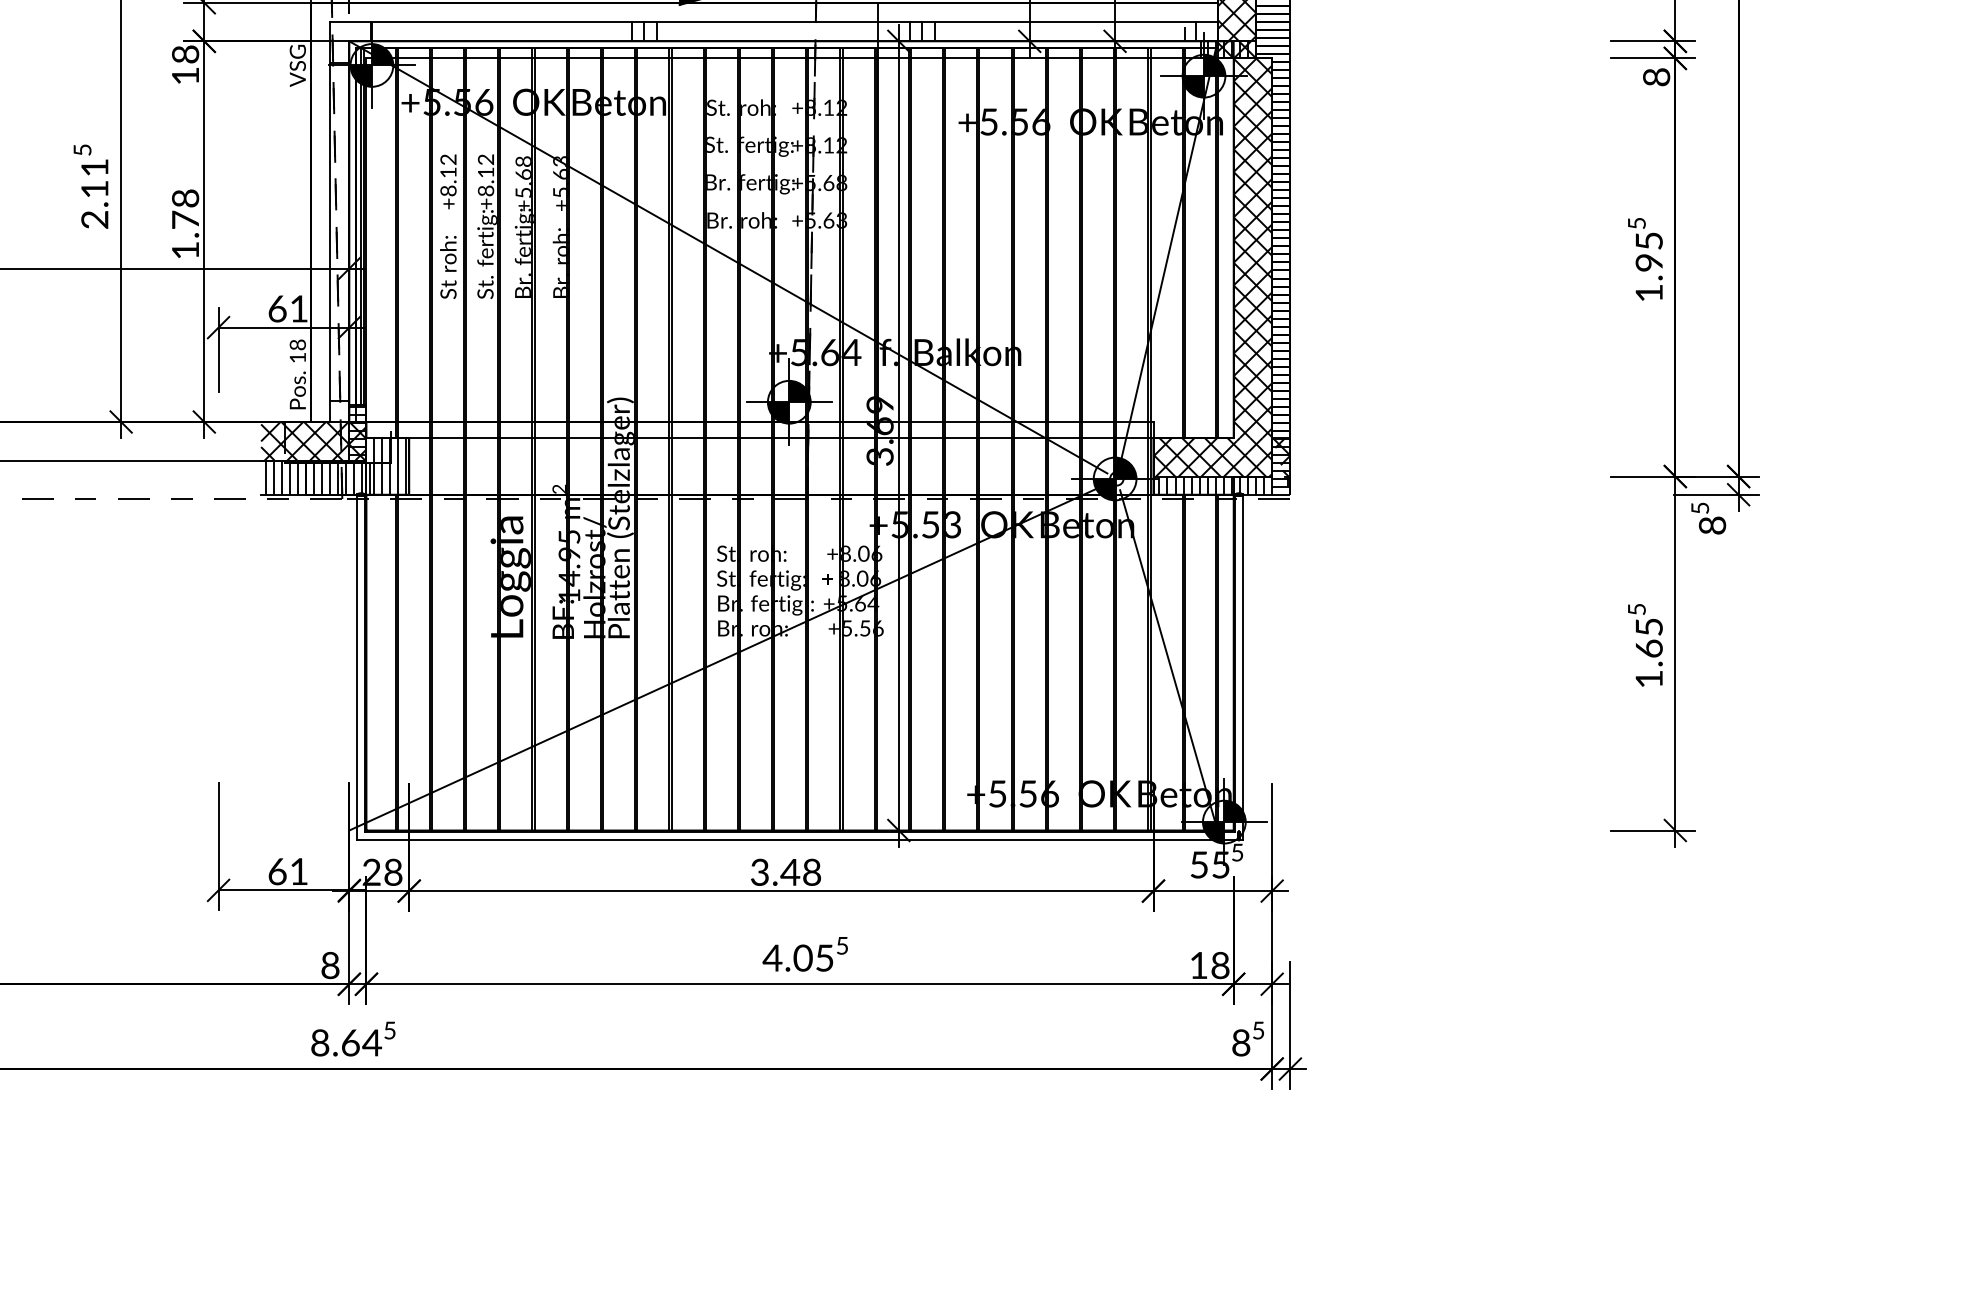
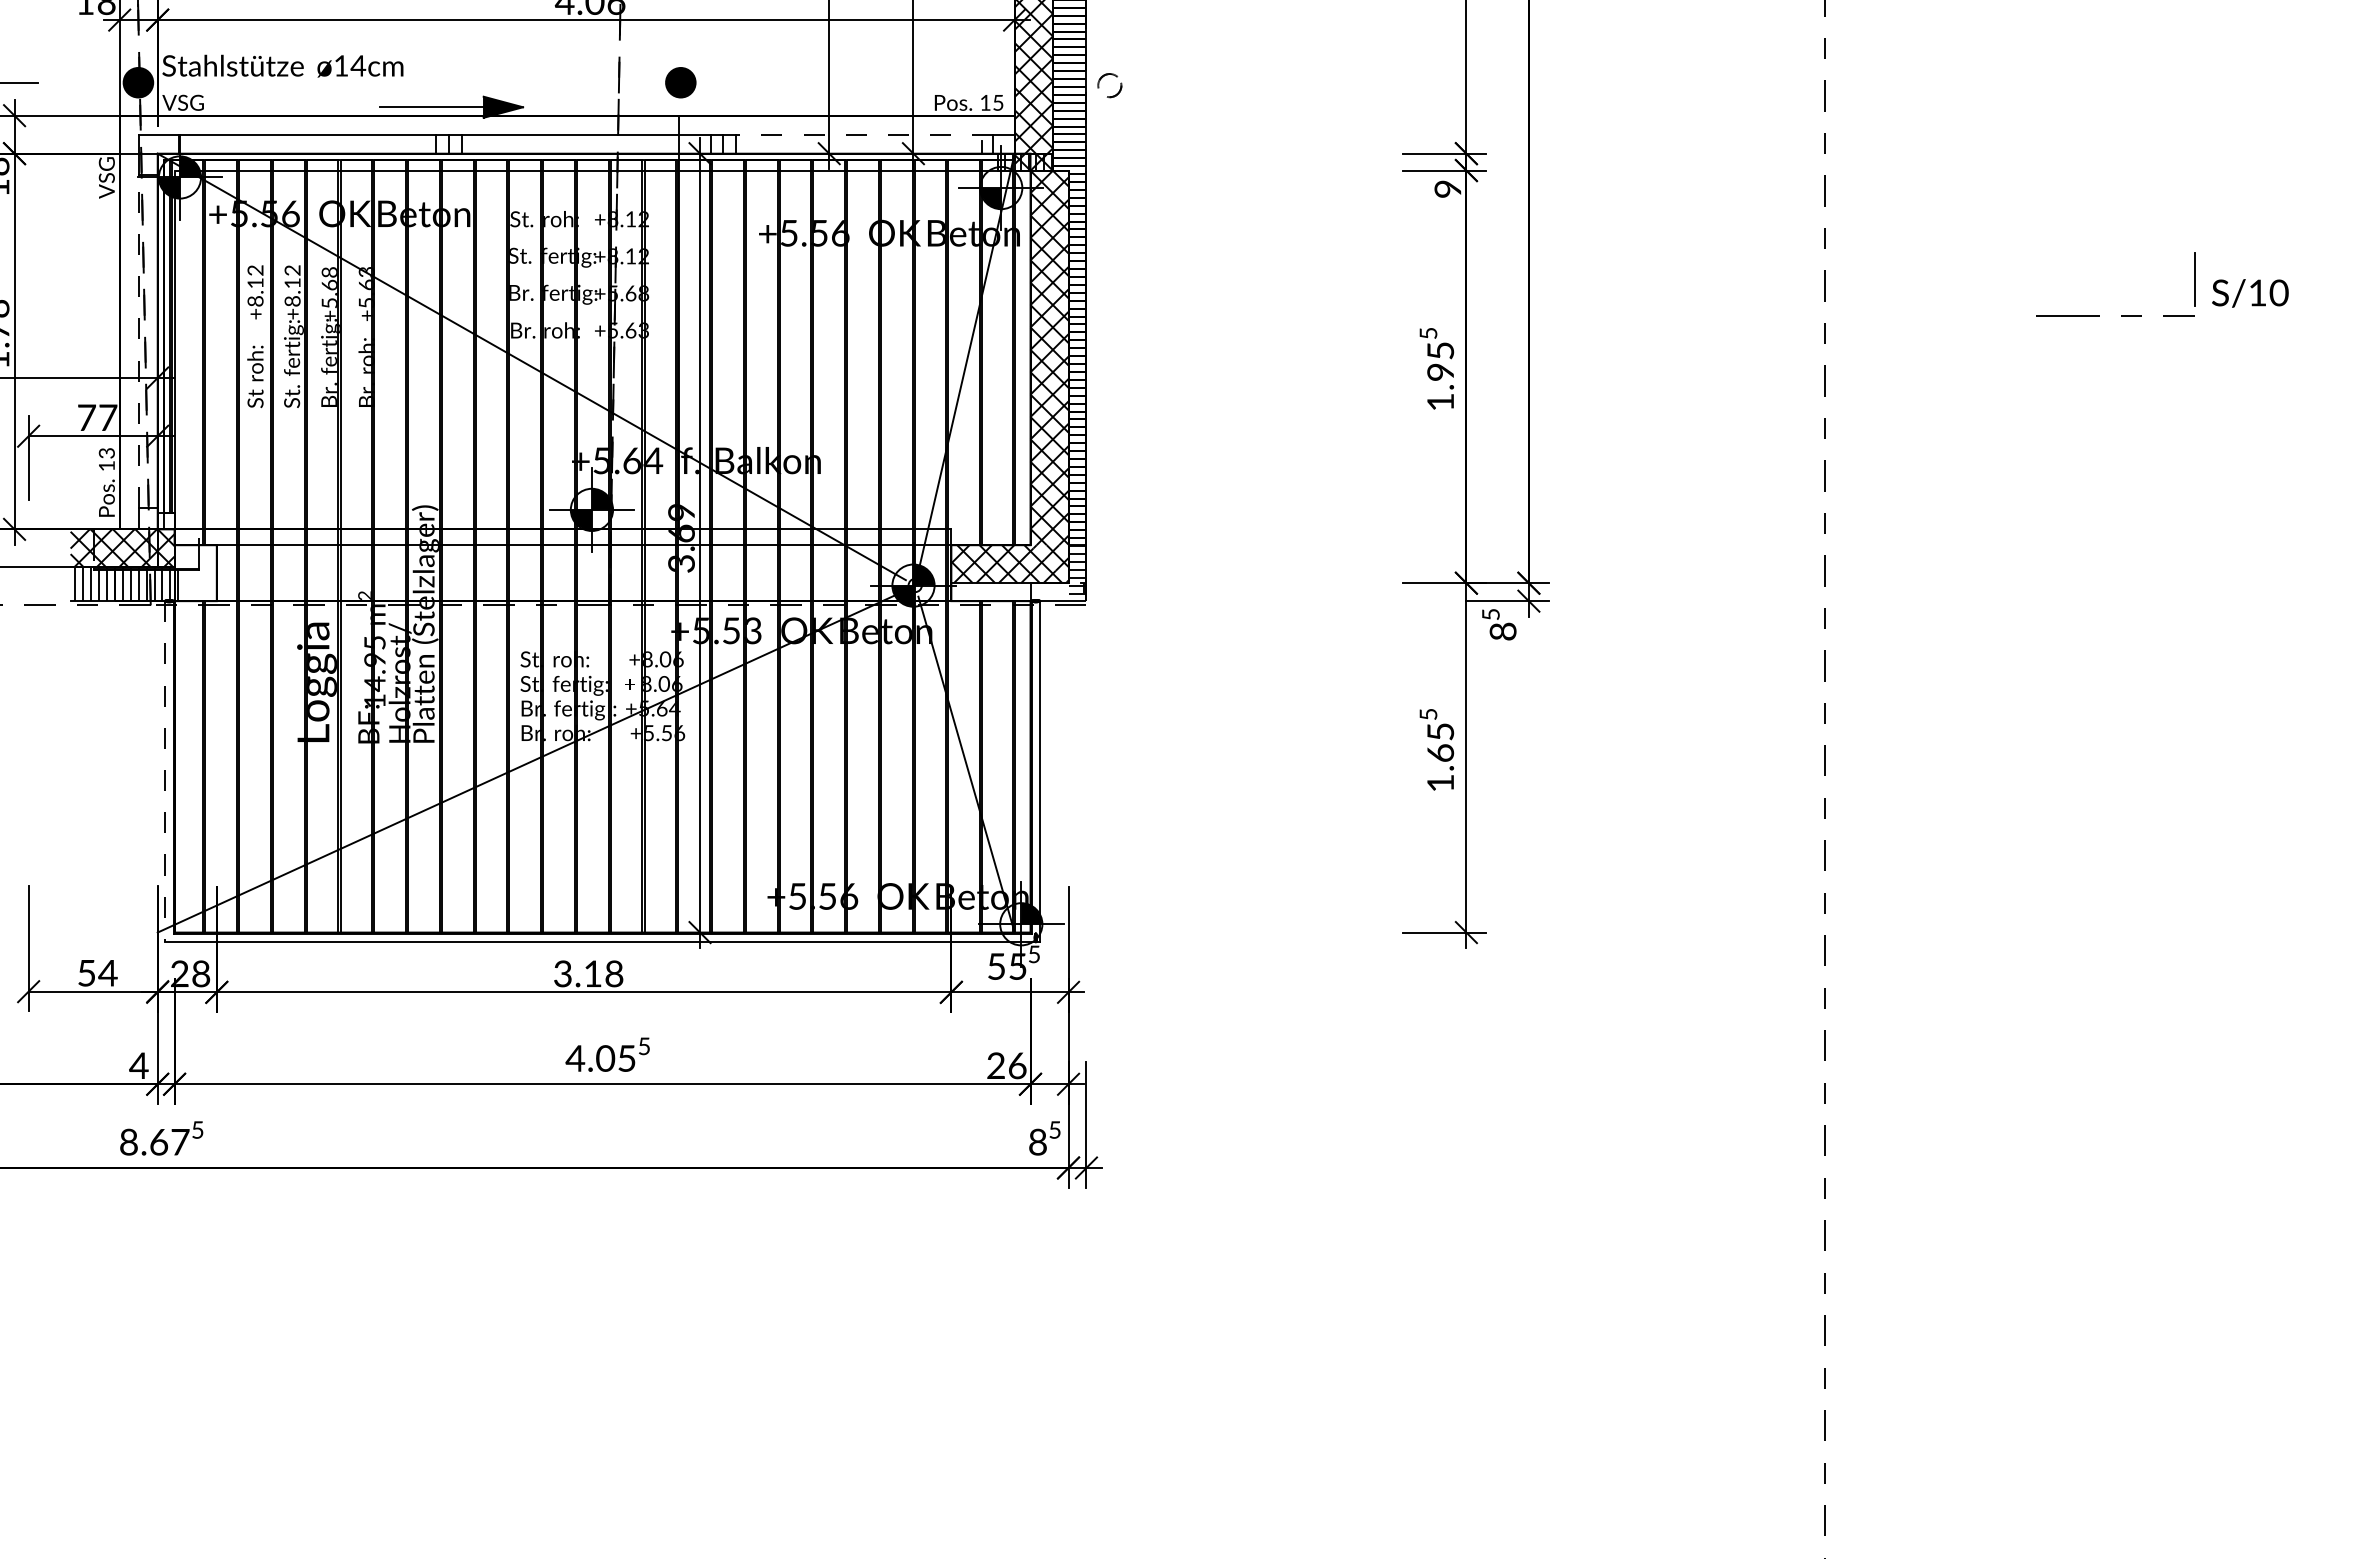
line: (1065, 21) -> (864, 134), solid -> dashed
fill: (1214, 65) -> (1011, 177), removed
text: (1658, 76) -> (1449, 188), 8 -> 9
line: (329, 231) -> (138, 341), solid -> dashed
text: (288, 308) -> (97, 417), 61 -> 77
text: (297, 345) -> (106, 453), 18 -> 13
hatch: (357, 430) -> (165, 537), removed
hatch: (1281, 457) -> (1077, 564), removed
hatch: (389, 466) -> (197, 573), removed
hatch: (1215, 485) -> (1012, 592), removed
line: (357, 668) -> (165, 772), solid -> dashed
fill: (1213, 832) -> (1010, 934), removed
text: (288, 871) -> (97, 973), 61 -> 54
text: (789, 871) -> (592, 973), 3.48 -> 3.18
text: (329, 965) -> (138, 1065), 8 -> 4
text: (1209, 965) -> (1006, 1065), 18 -> 26
text: (371, 1043) -> (179, 1142), 8.64 -> 8.67

